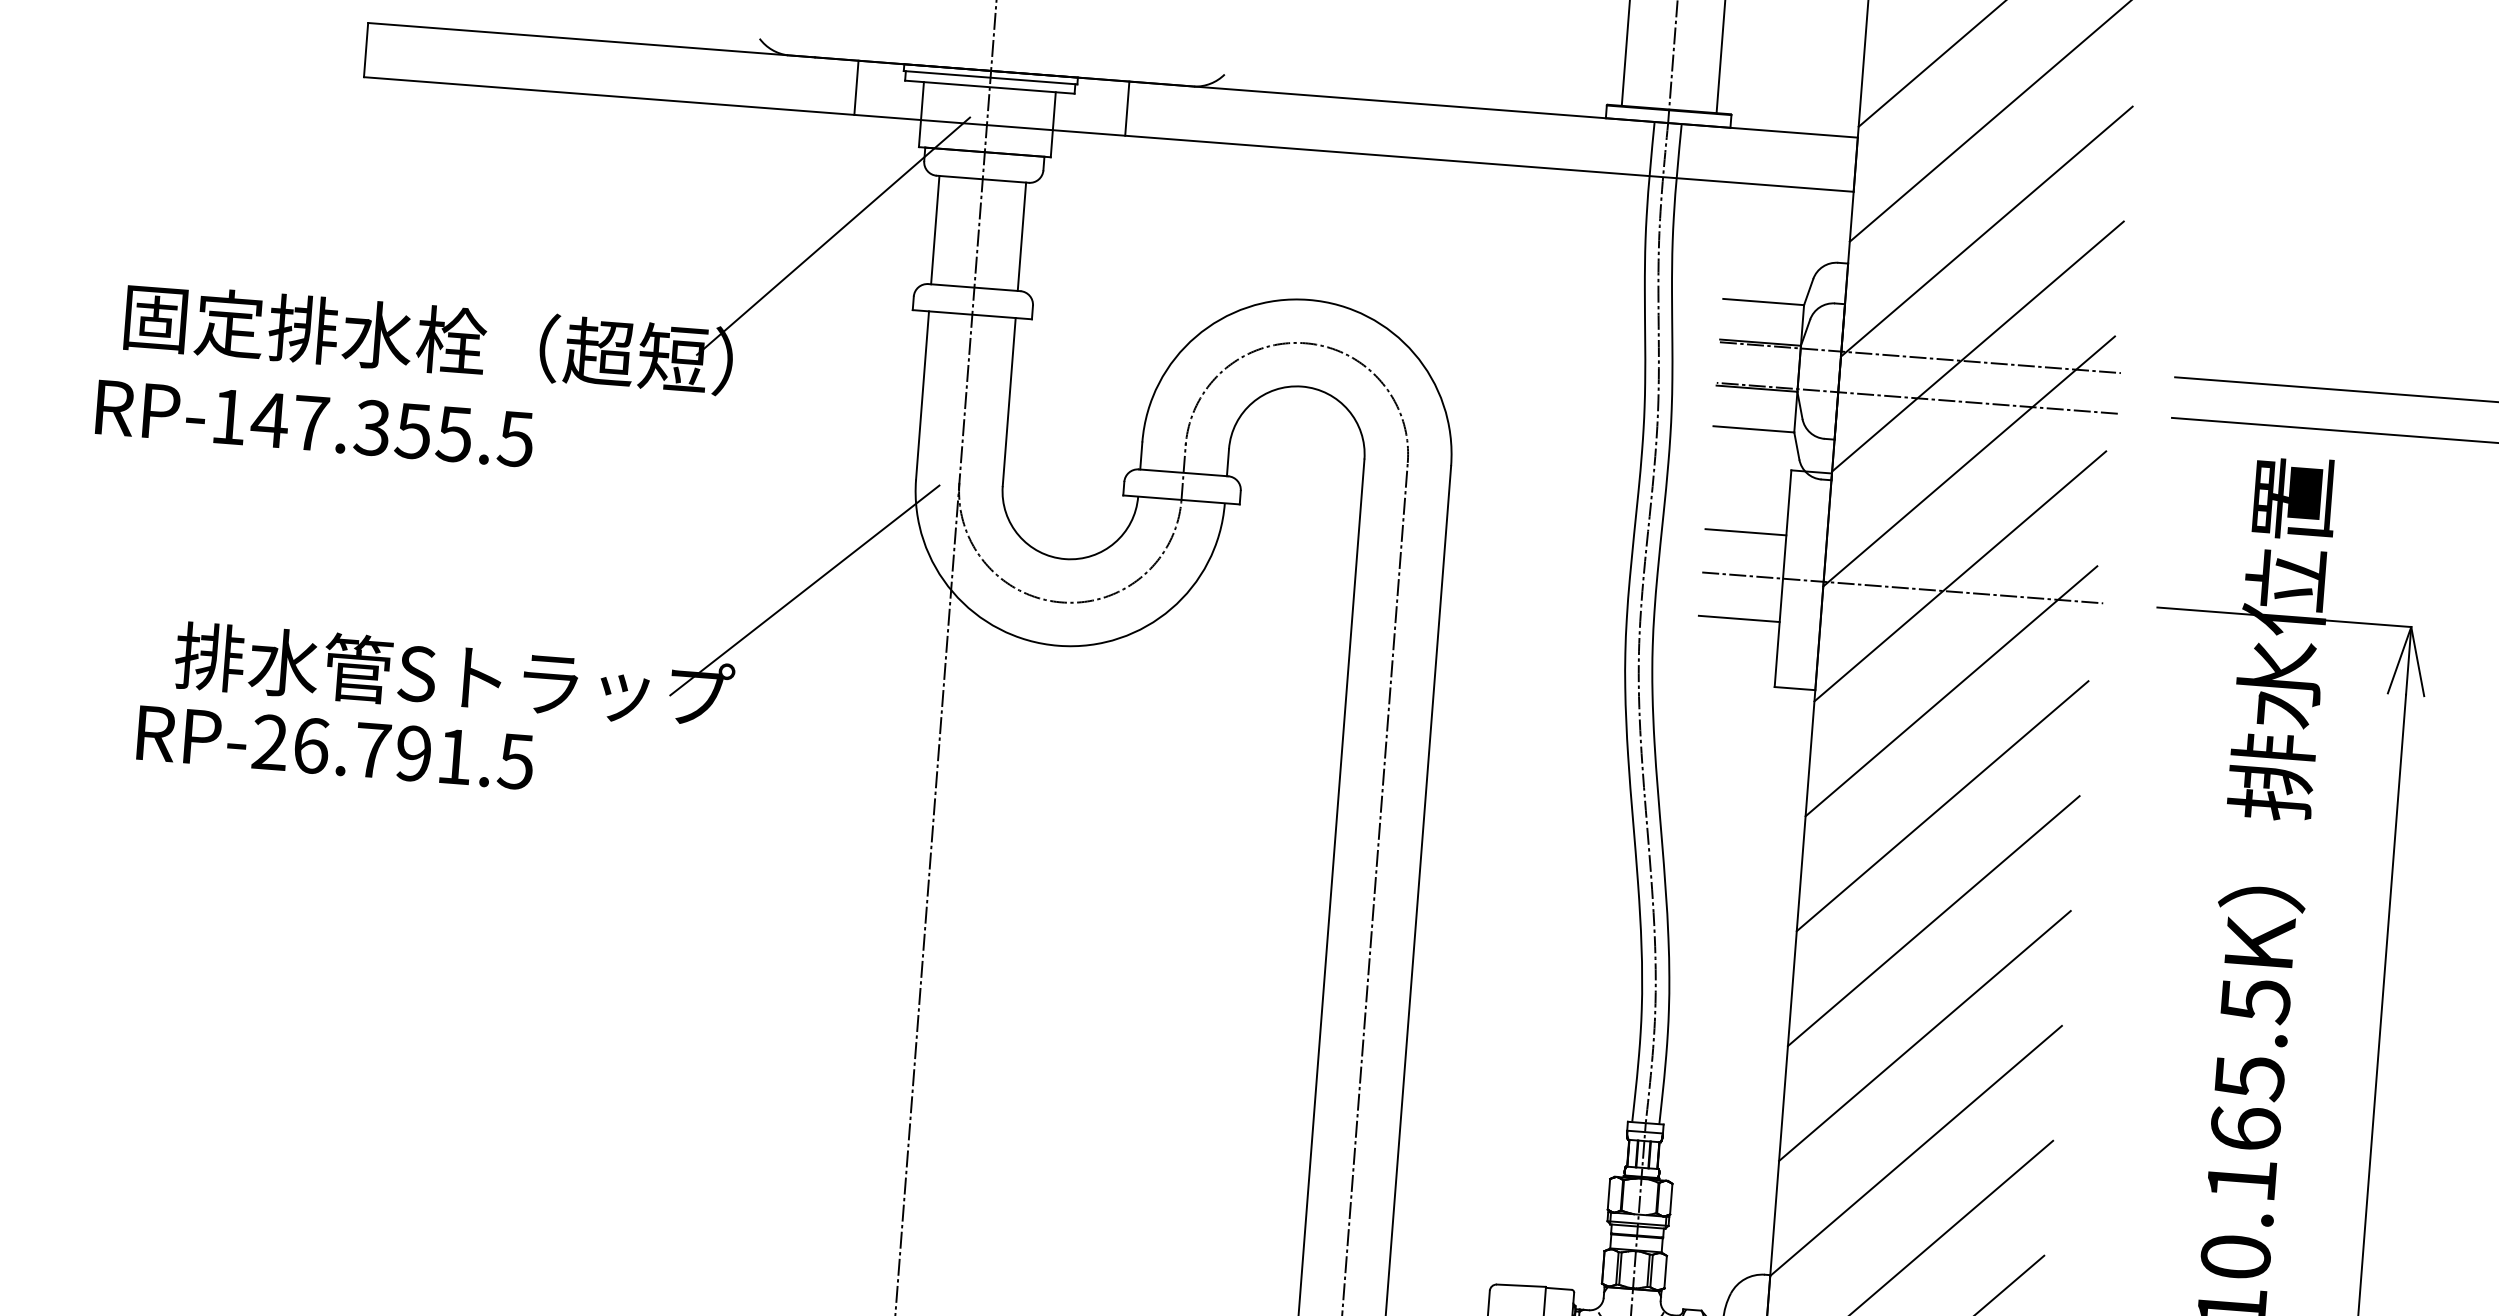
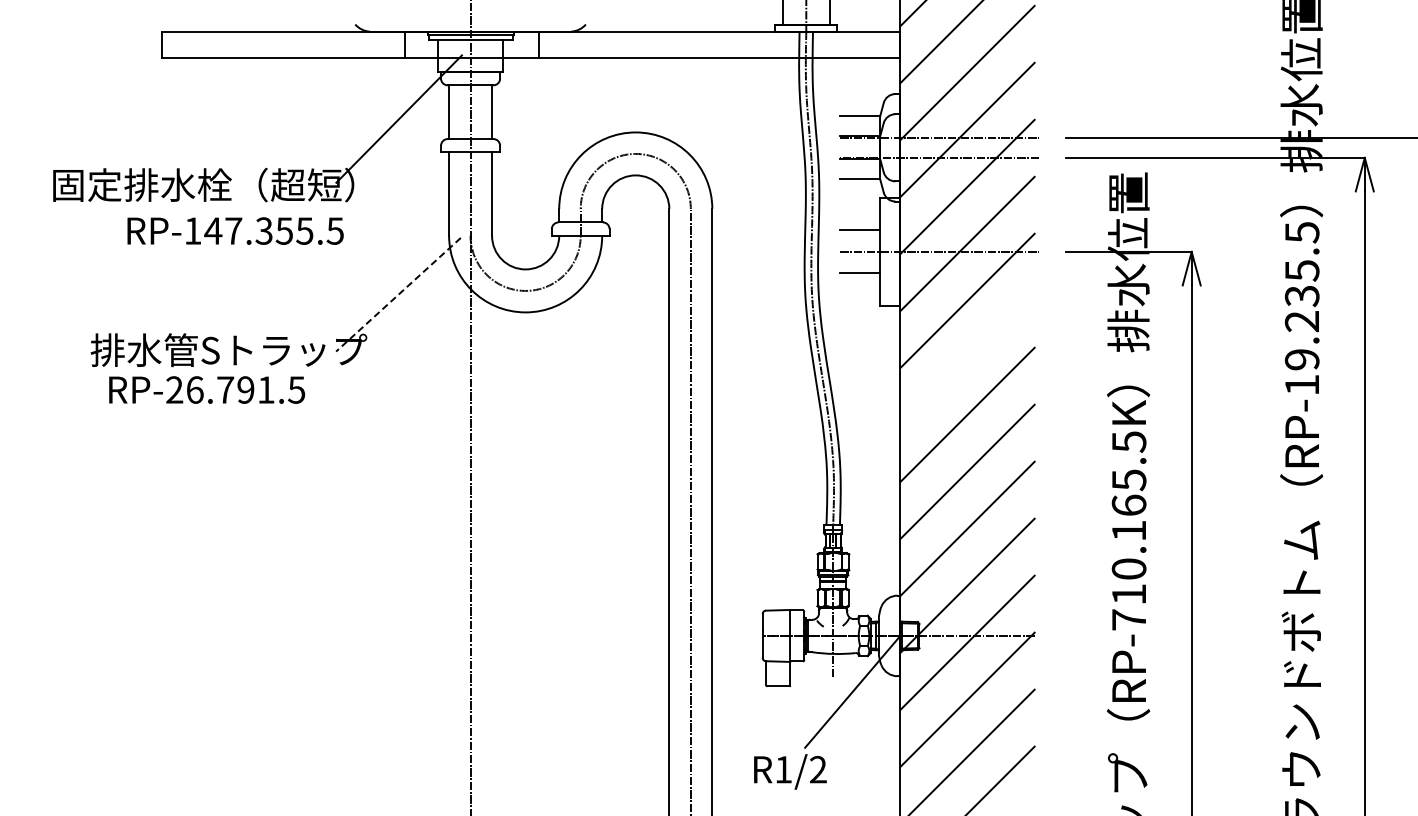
text: (314, 422) -> (235, 230), moved
line: (804, 591) -> (398, 295), solid -> dashed
text: (336, 746) -> (207, 389), moved
line: (1942, 805) -> (967, 357), removed

